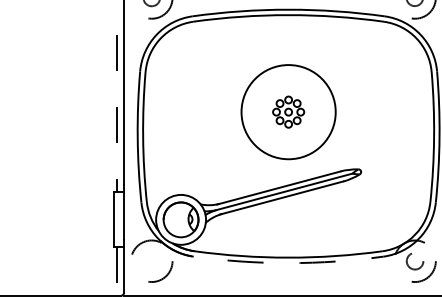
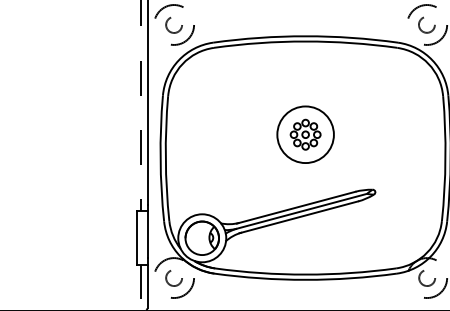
circle: (288, 111) -> (305, 134), size x0.62
circle: (151, 261) -> (173, 278), added
line: (264, 262) -> (282, 279), dashed -> solid

